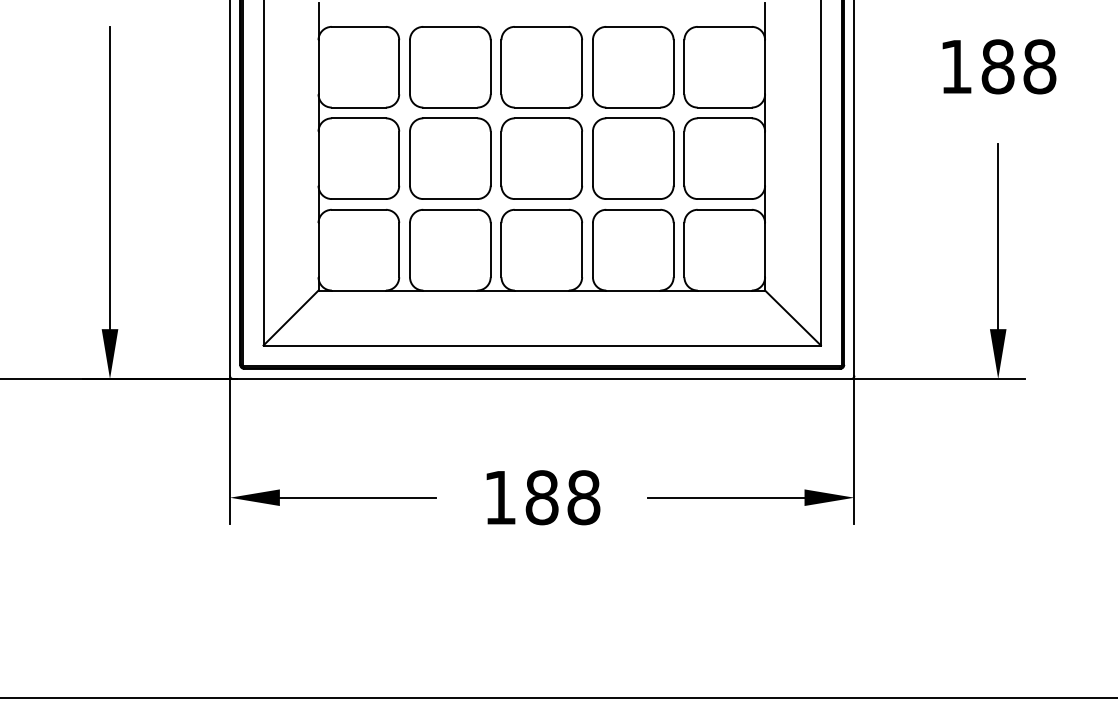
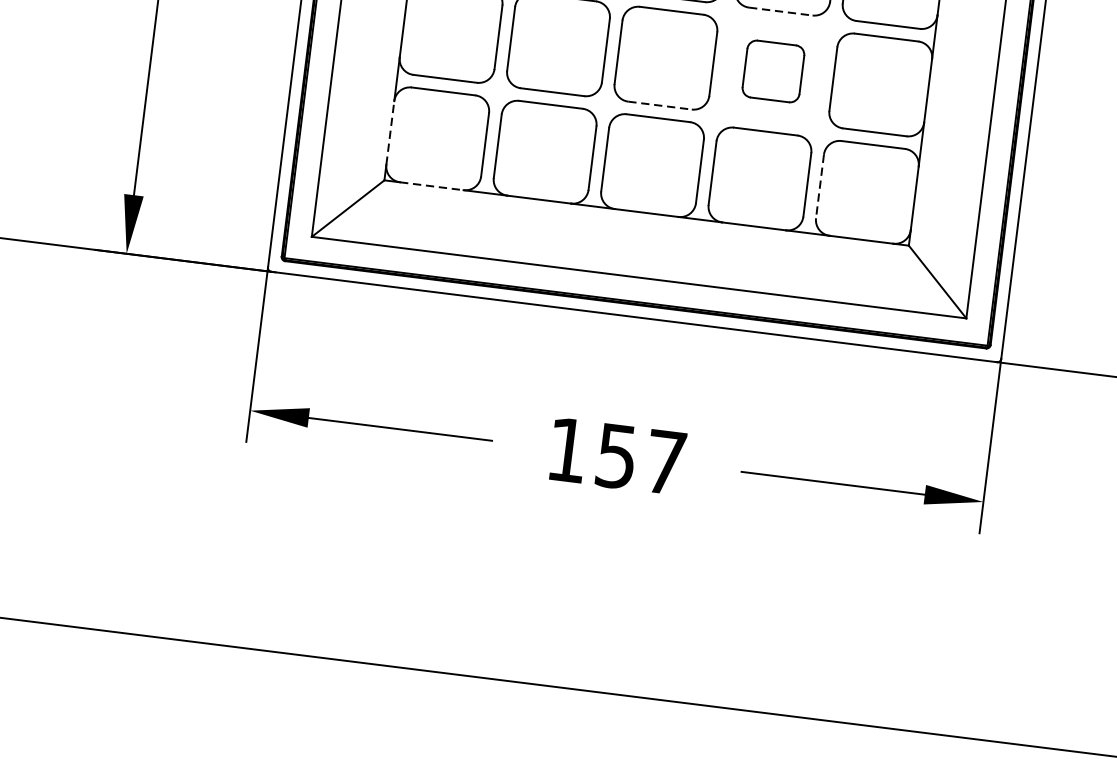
line: (633, 107) -> (781, 11), solid -> dashed
part: (633, 158) -> (773, 71), size x0.6
line: (542, 199) -> (660, 106), solid -> dashed
line: (318, 249) -> (390, 132), solid -> dashed
line: (684, 250) -> (820, 186), solid -> dashed
line: (359, 290) -> (432, 186), solid -> dashed
text: (562, 497) -> (640, 459), 188 -> 157

